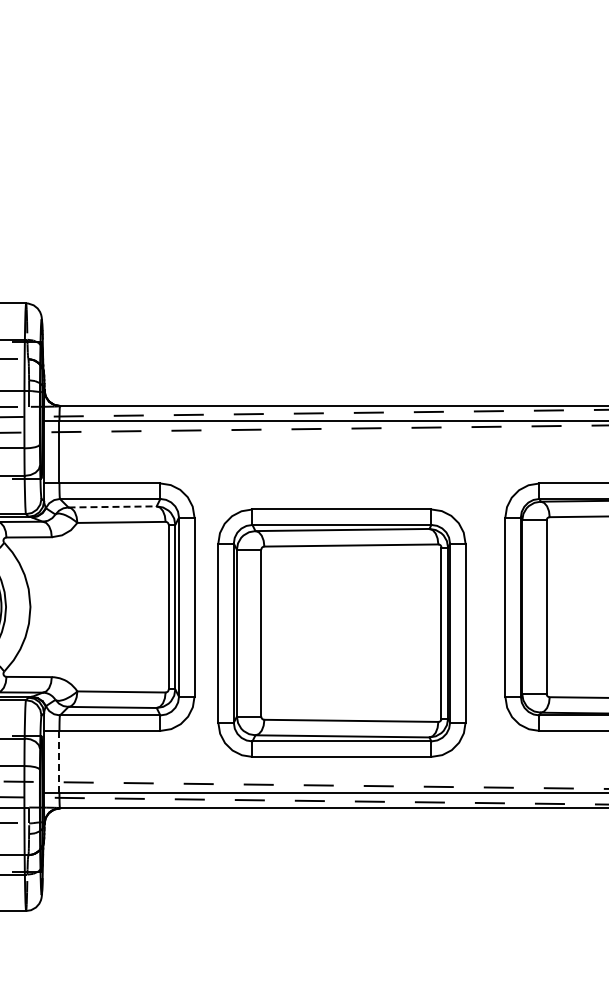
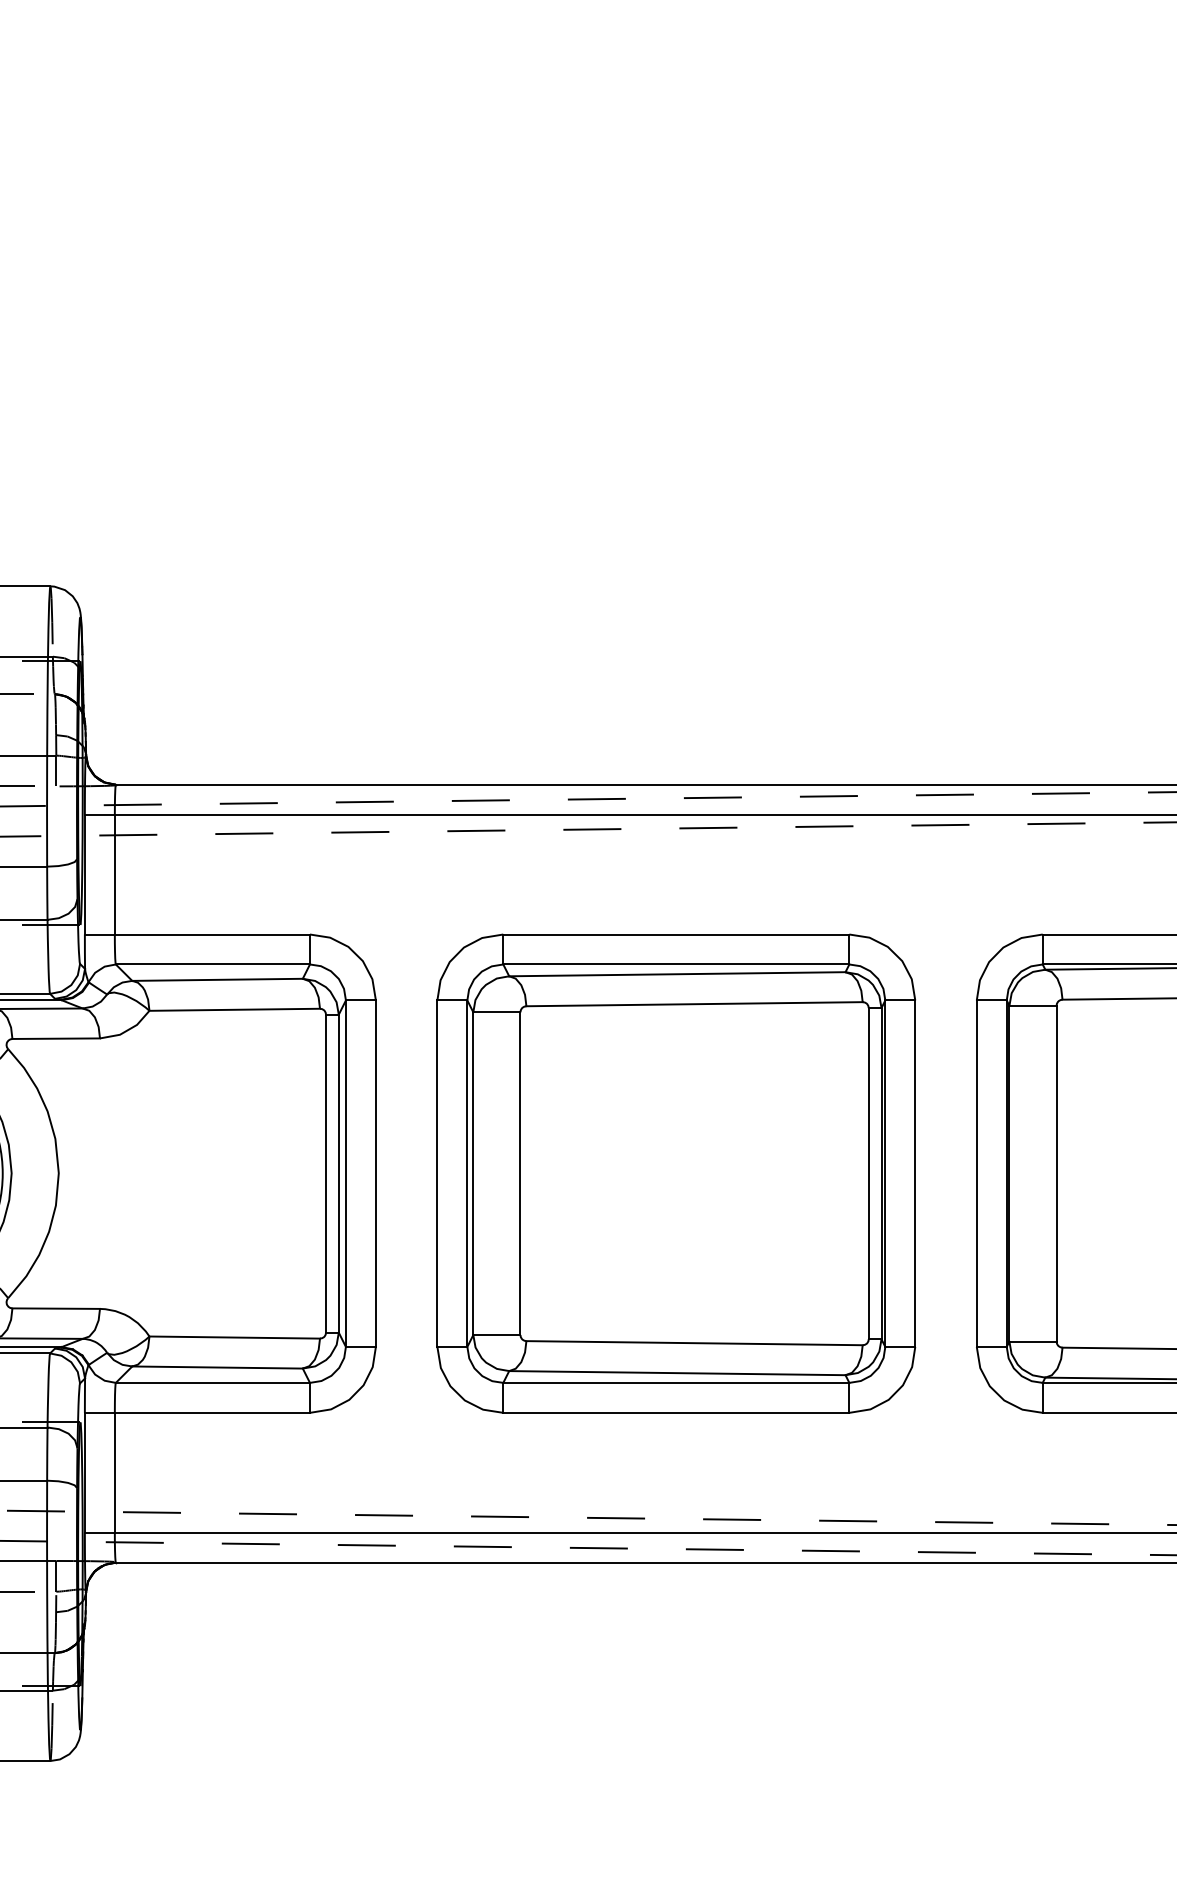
line: (113, 506) -> (219, 979), dashed -> solid
part: (341, 632) -> (675, 1172), moved
line: (59, 762) -> (114, 1473), dashed -> solid

